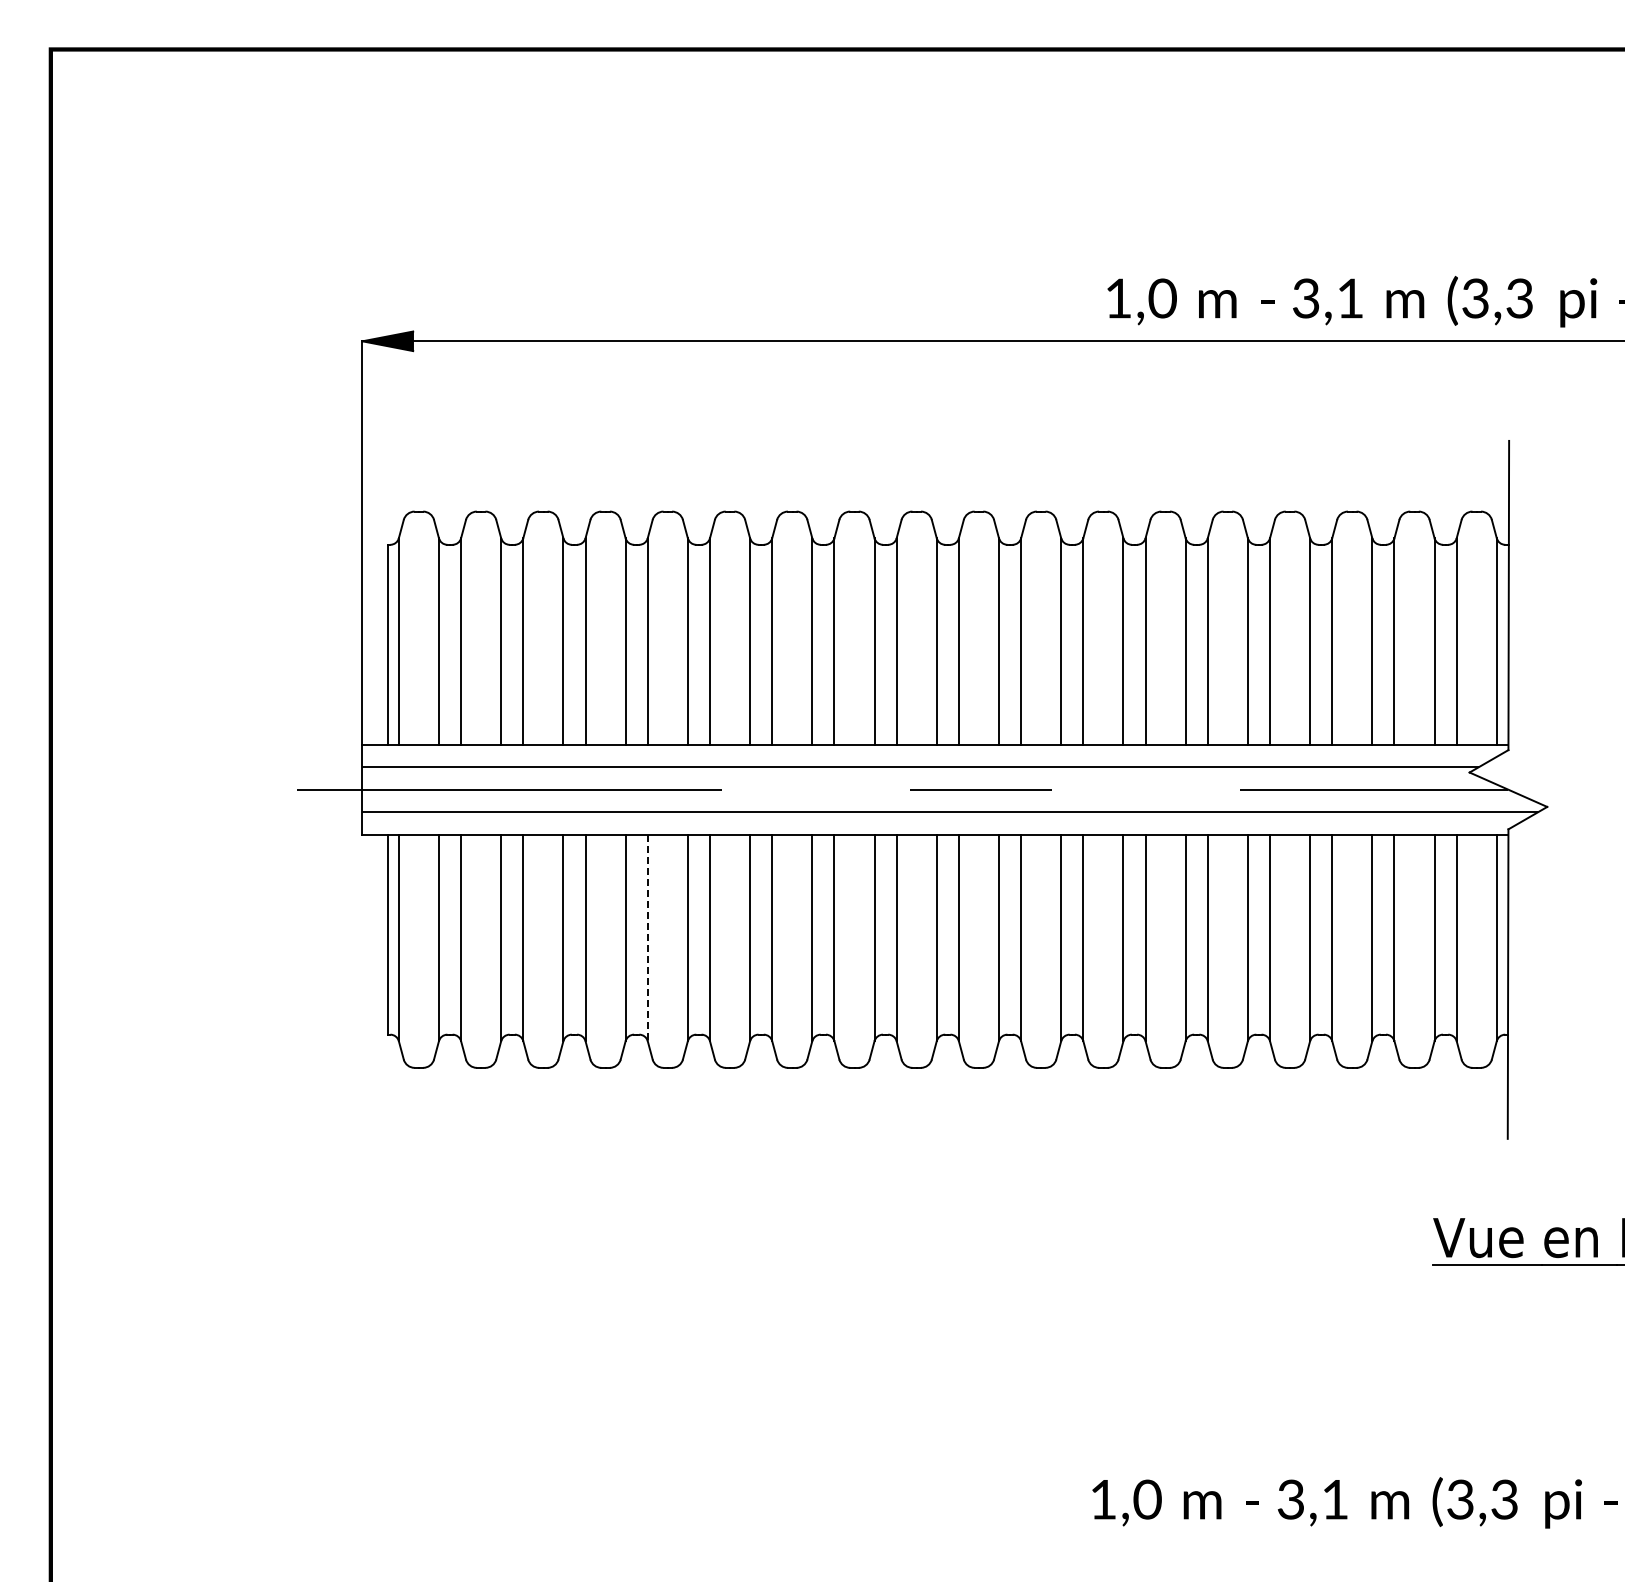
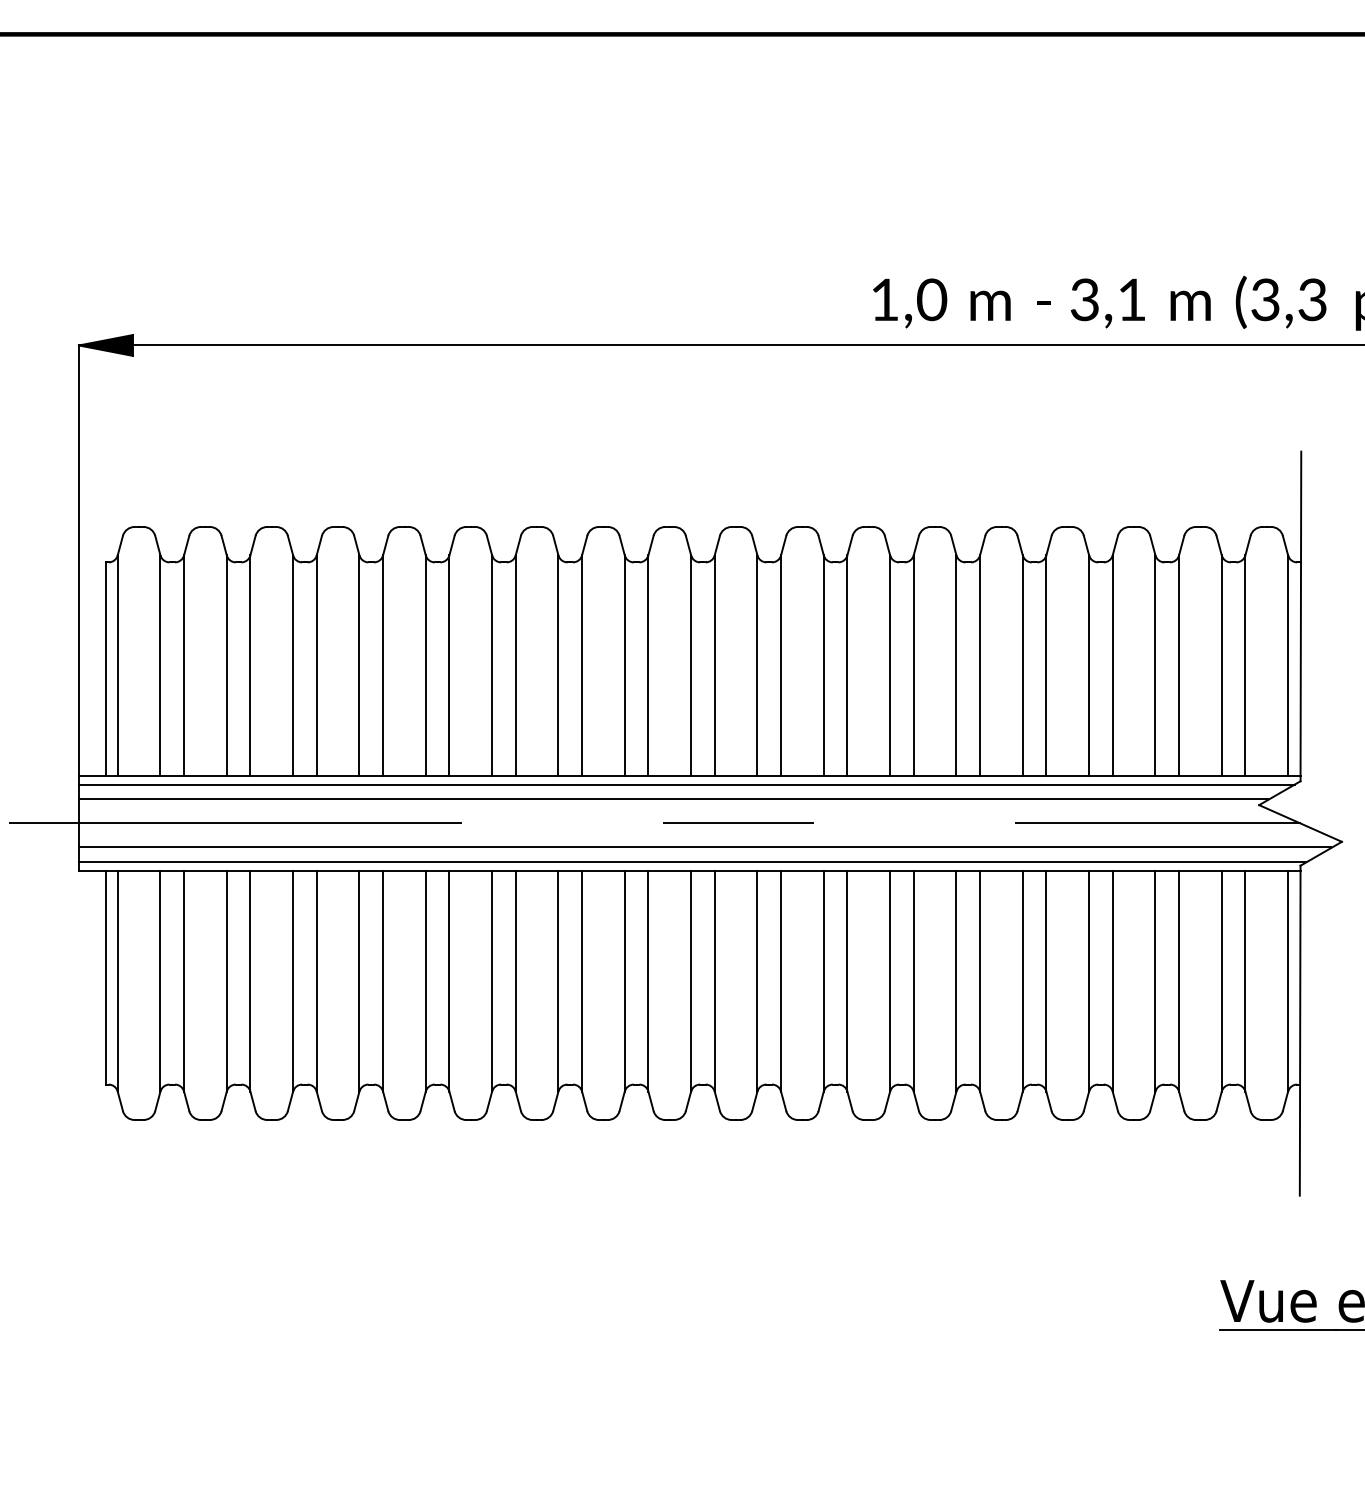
line: (932, 753) -> (686, 784), added
line: (937, 826) -> (691, 862), added
line: (647, 938) -> (382, 982), dashed -> solid

